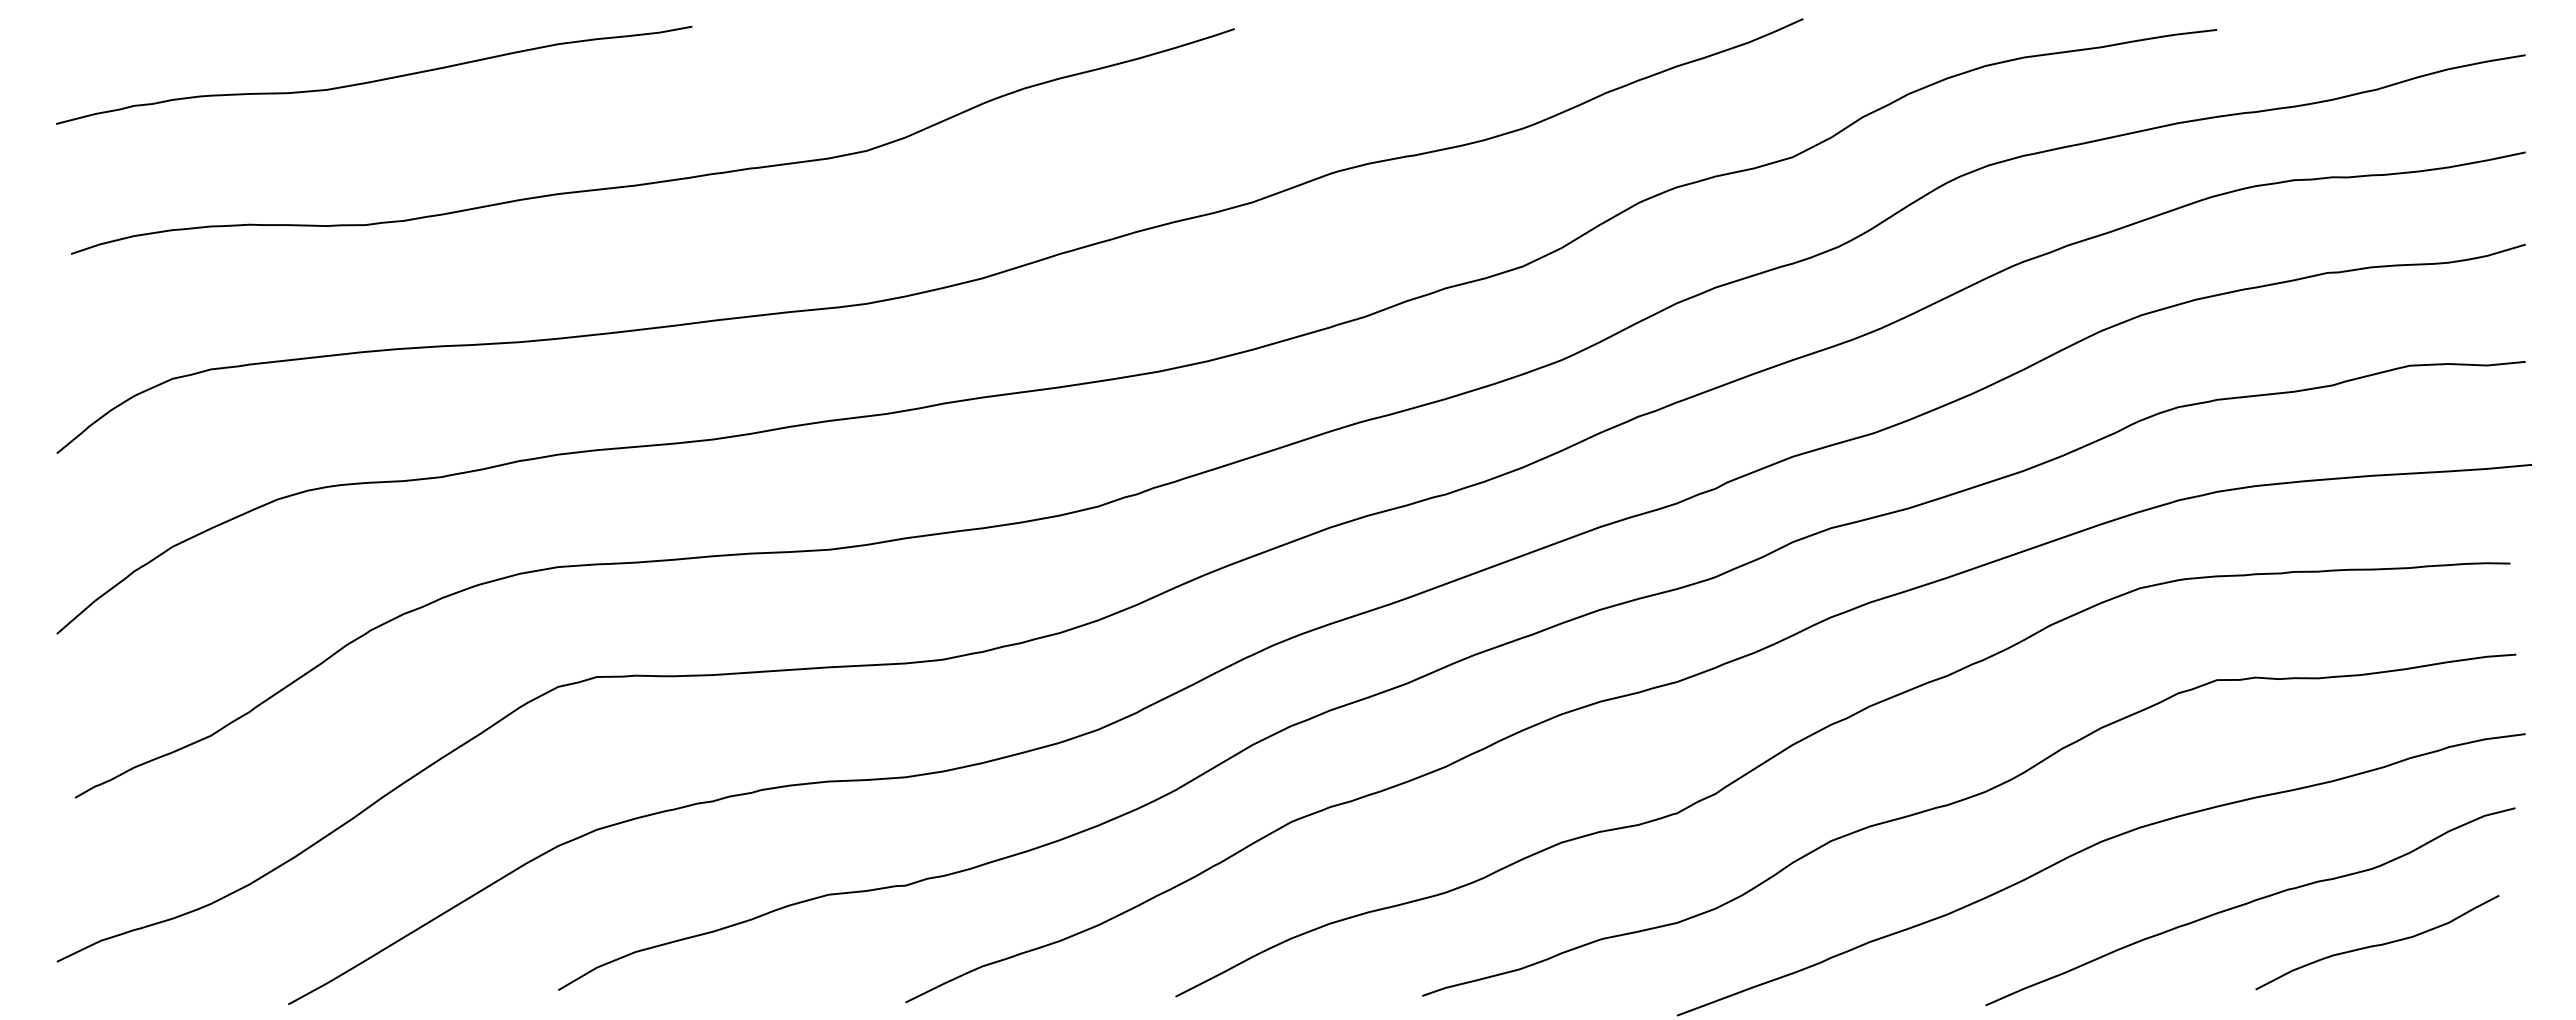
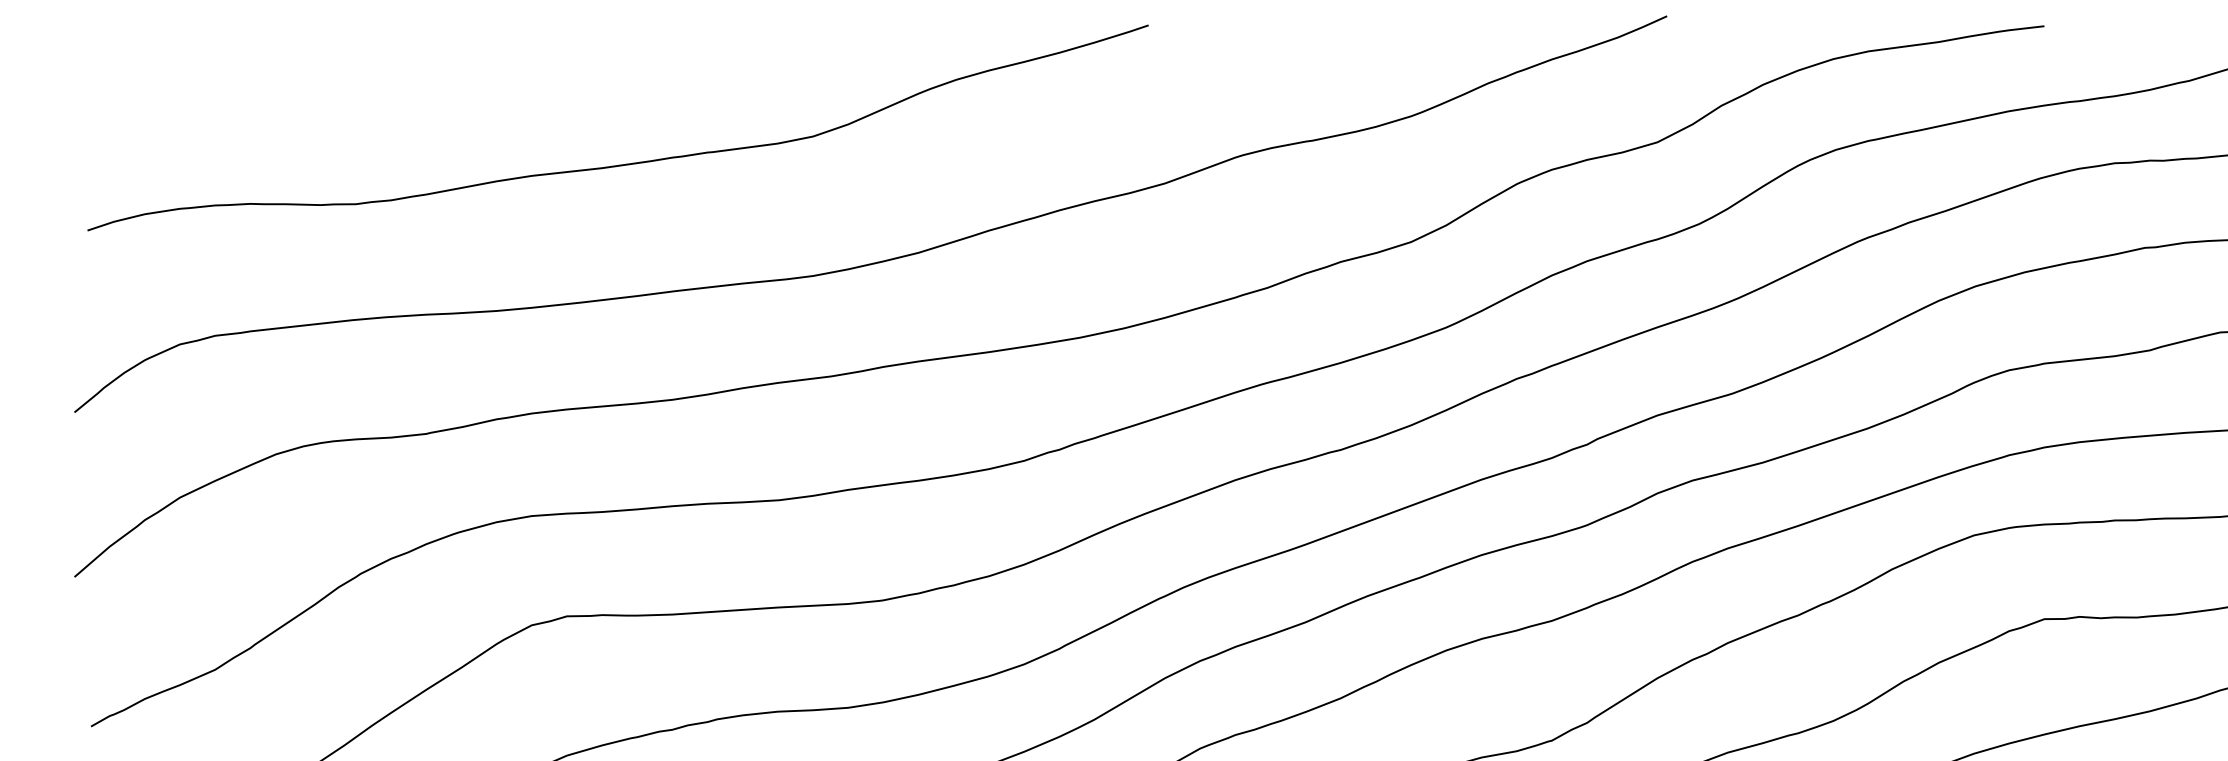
curve: (377, 79) -> (366, 71), removed

